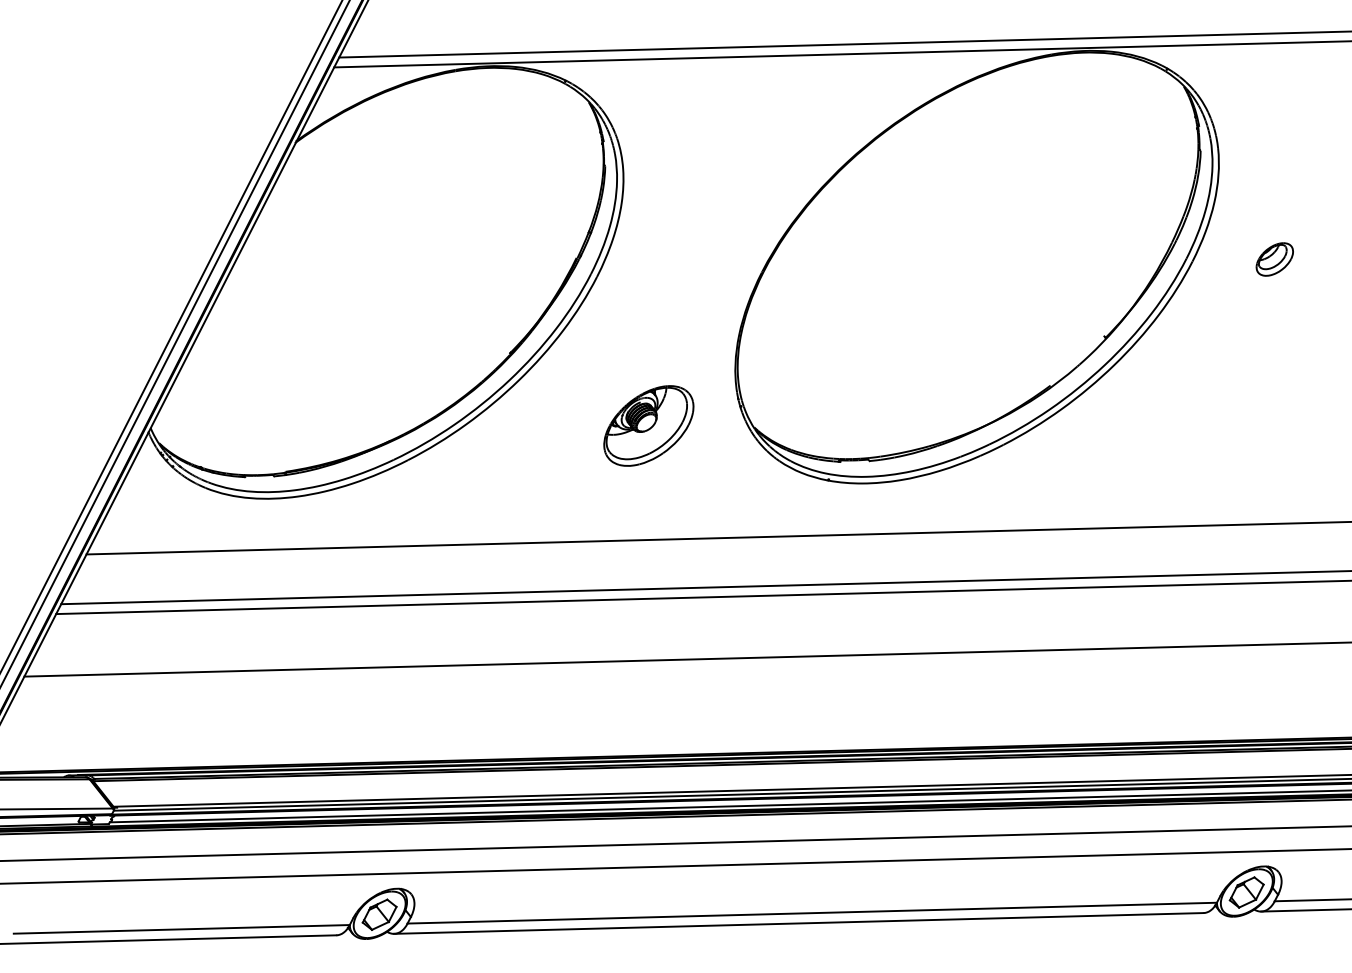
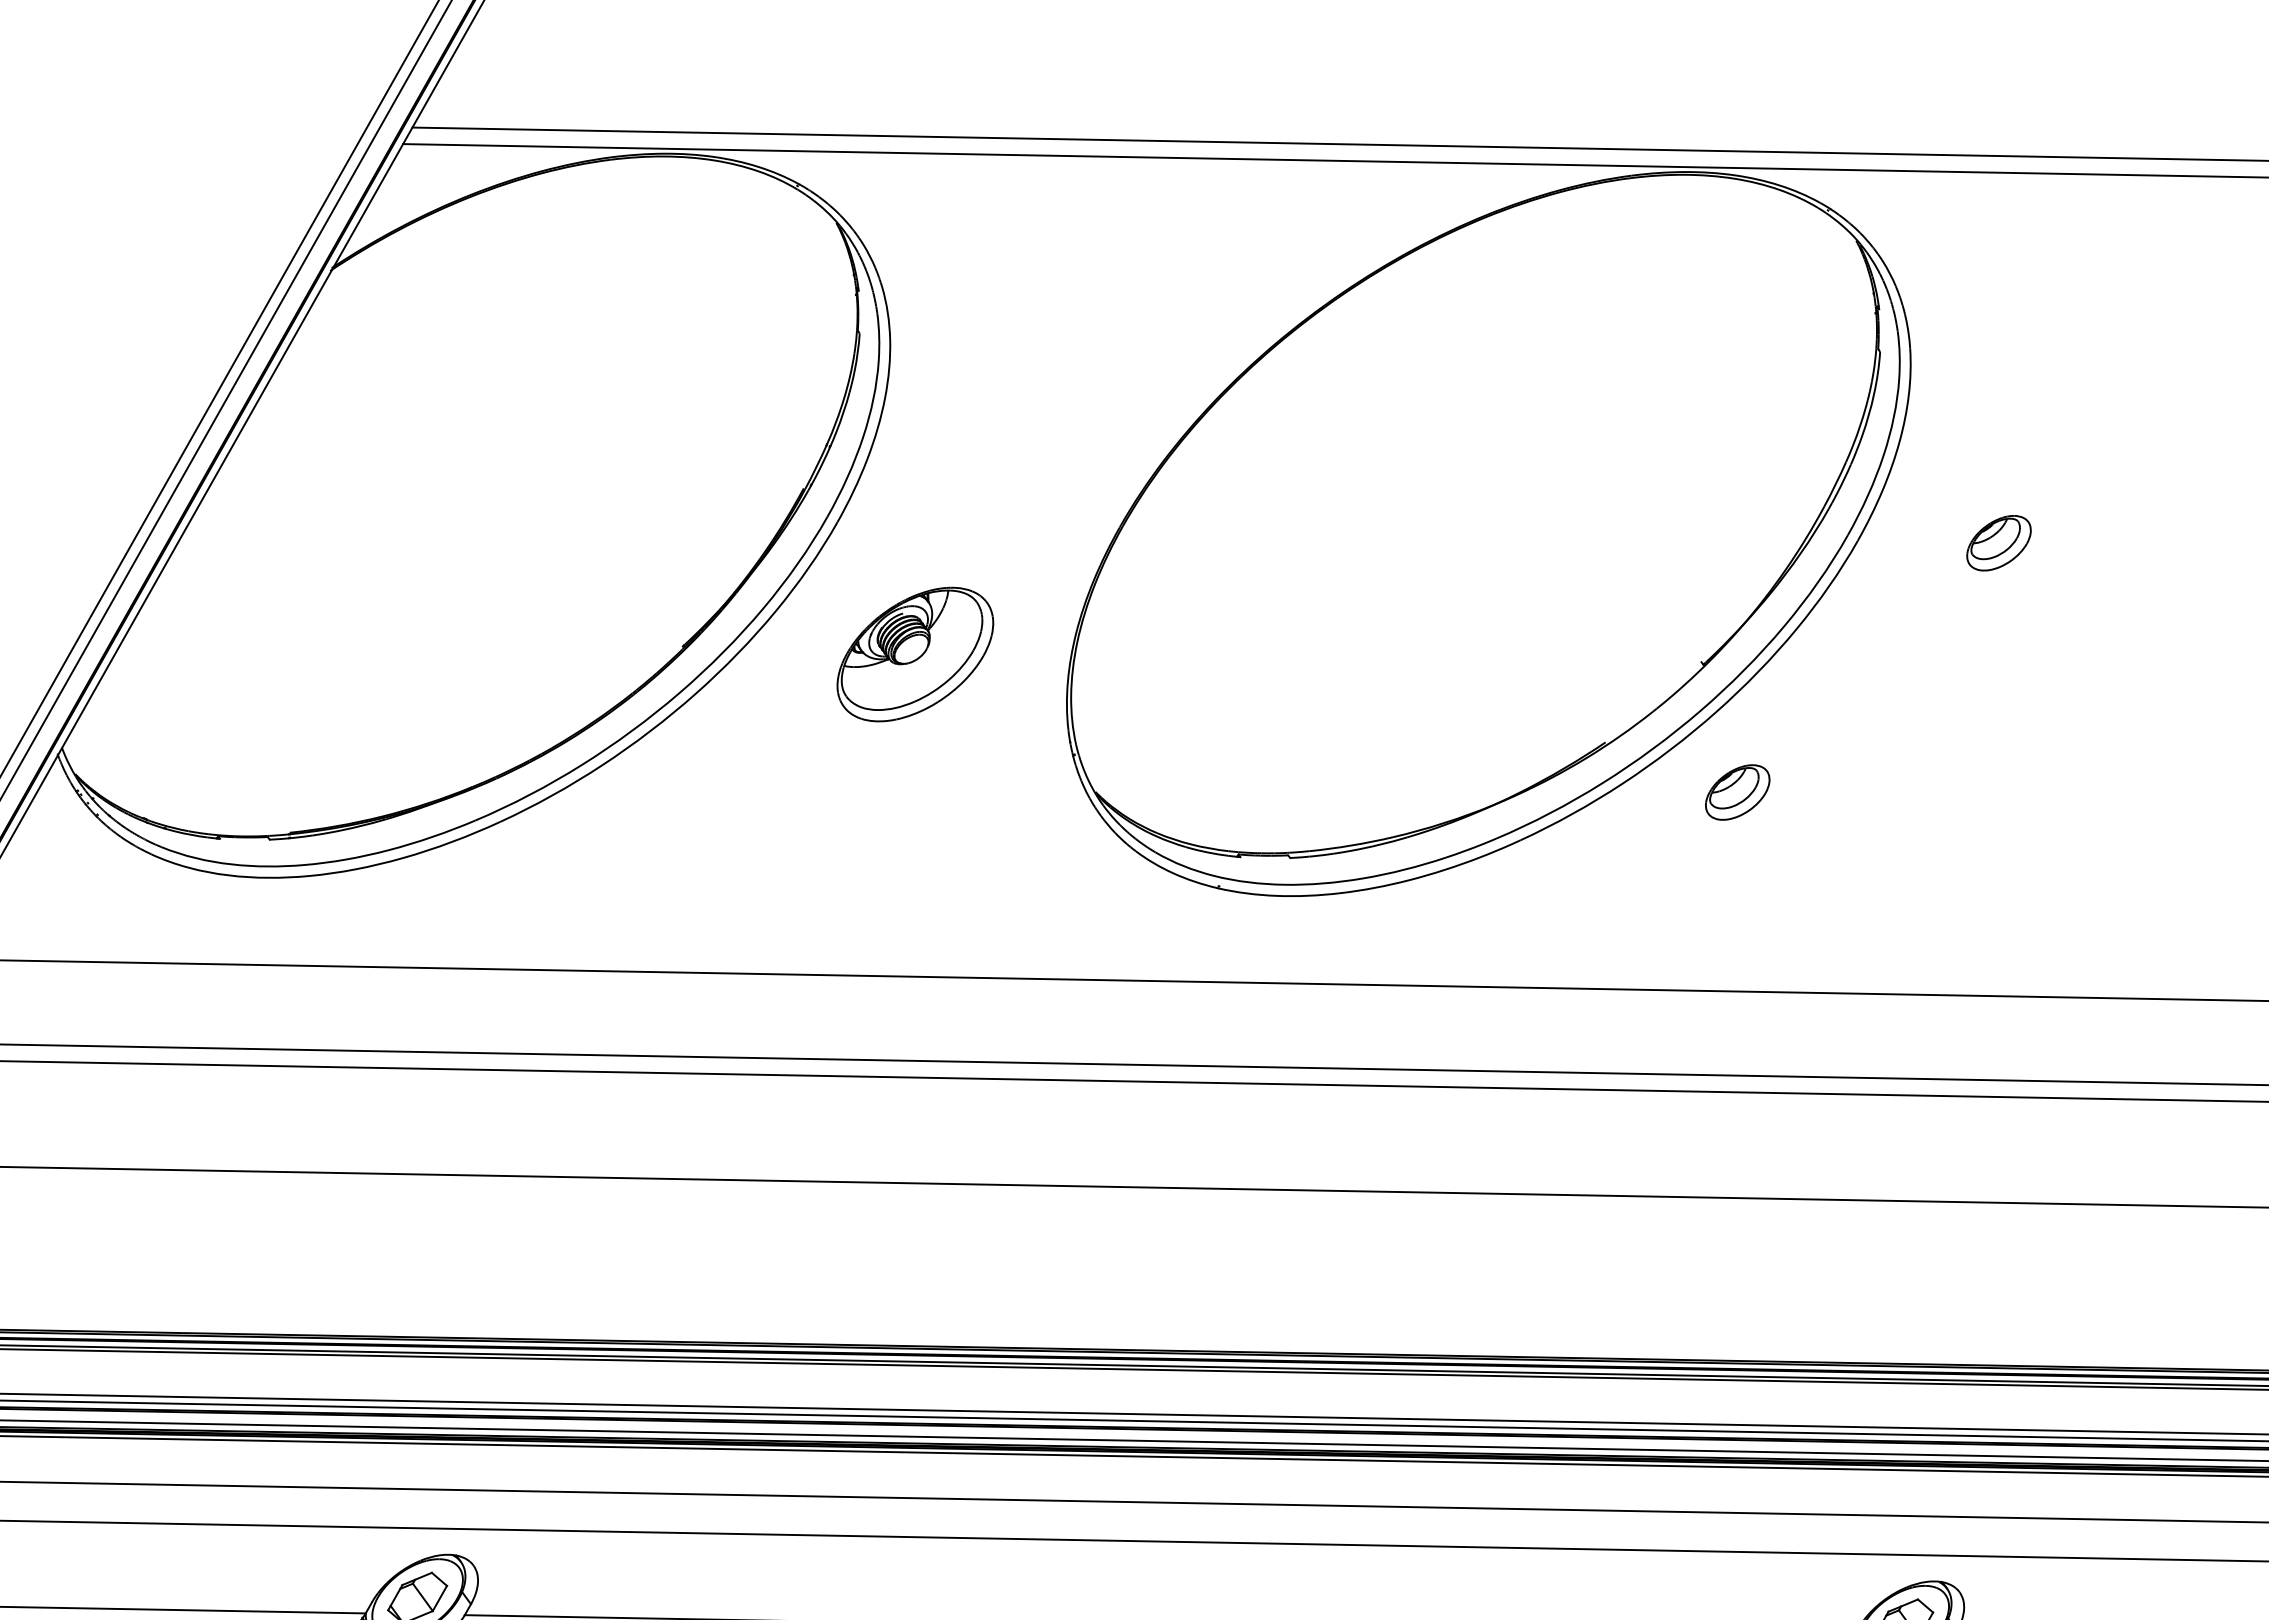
part: (1128, 411) -> (1737, 792), added
part: (648, 425) -> (914, 653), moved

